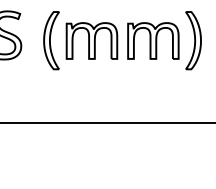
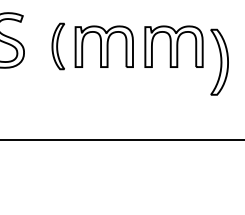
part: (51, 40) -> (58, 46), size x0.7
part: (193, 40) -> (219, 62), moved

